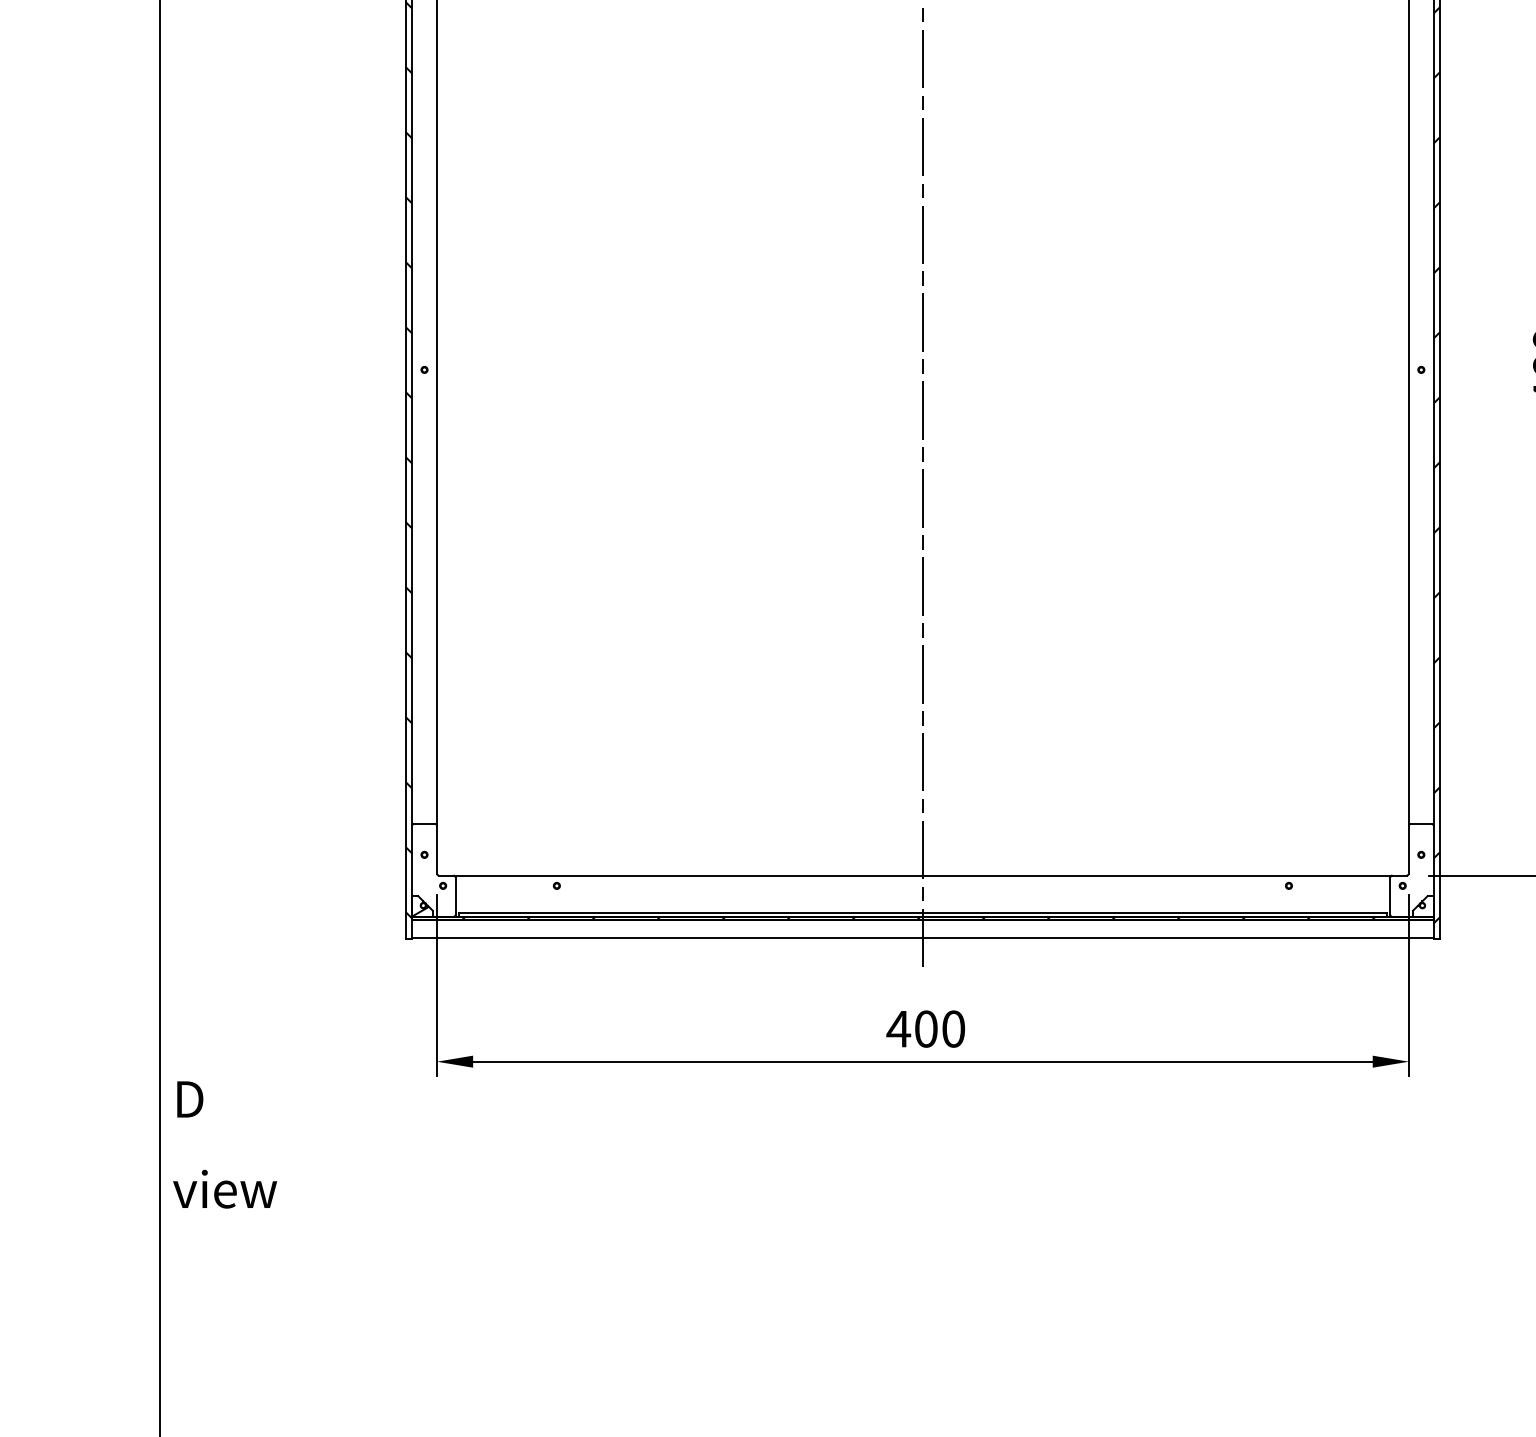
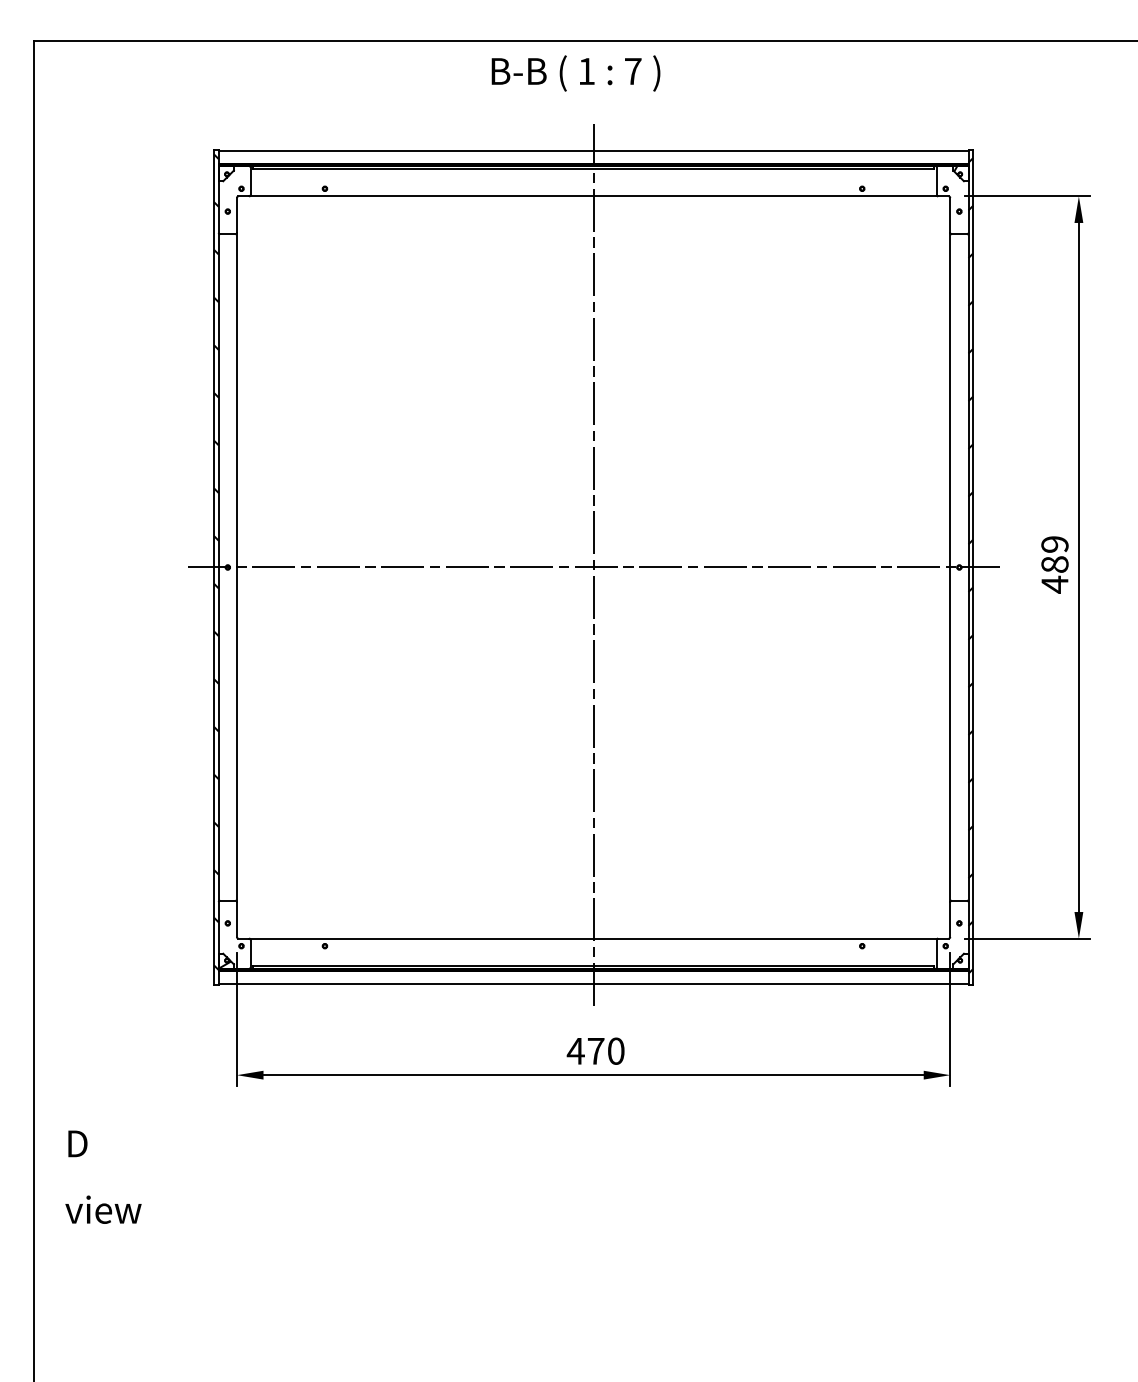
line: (922, 369) -> (593, 567), added
text: (926, 1028) -> (596, 1050), 400 -> 470
text: (225, 1143) -> (103, 1176), moved

